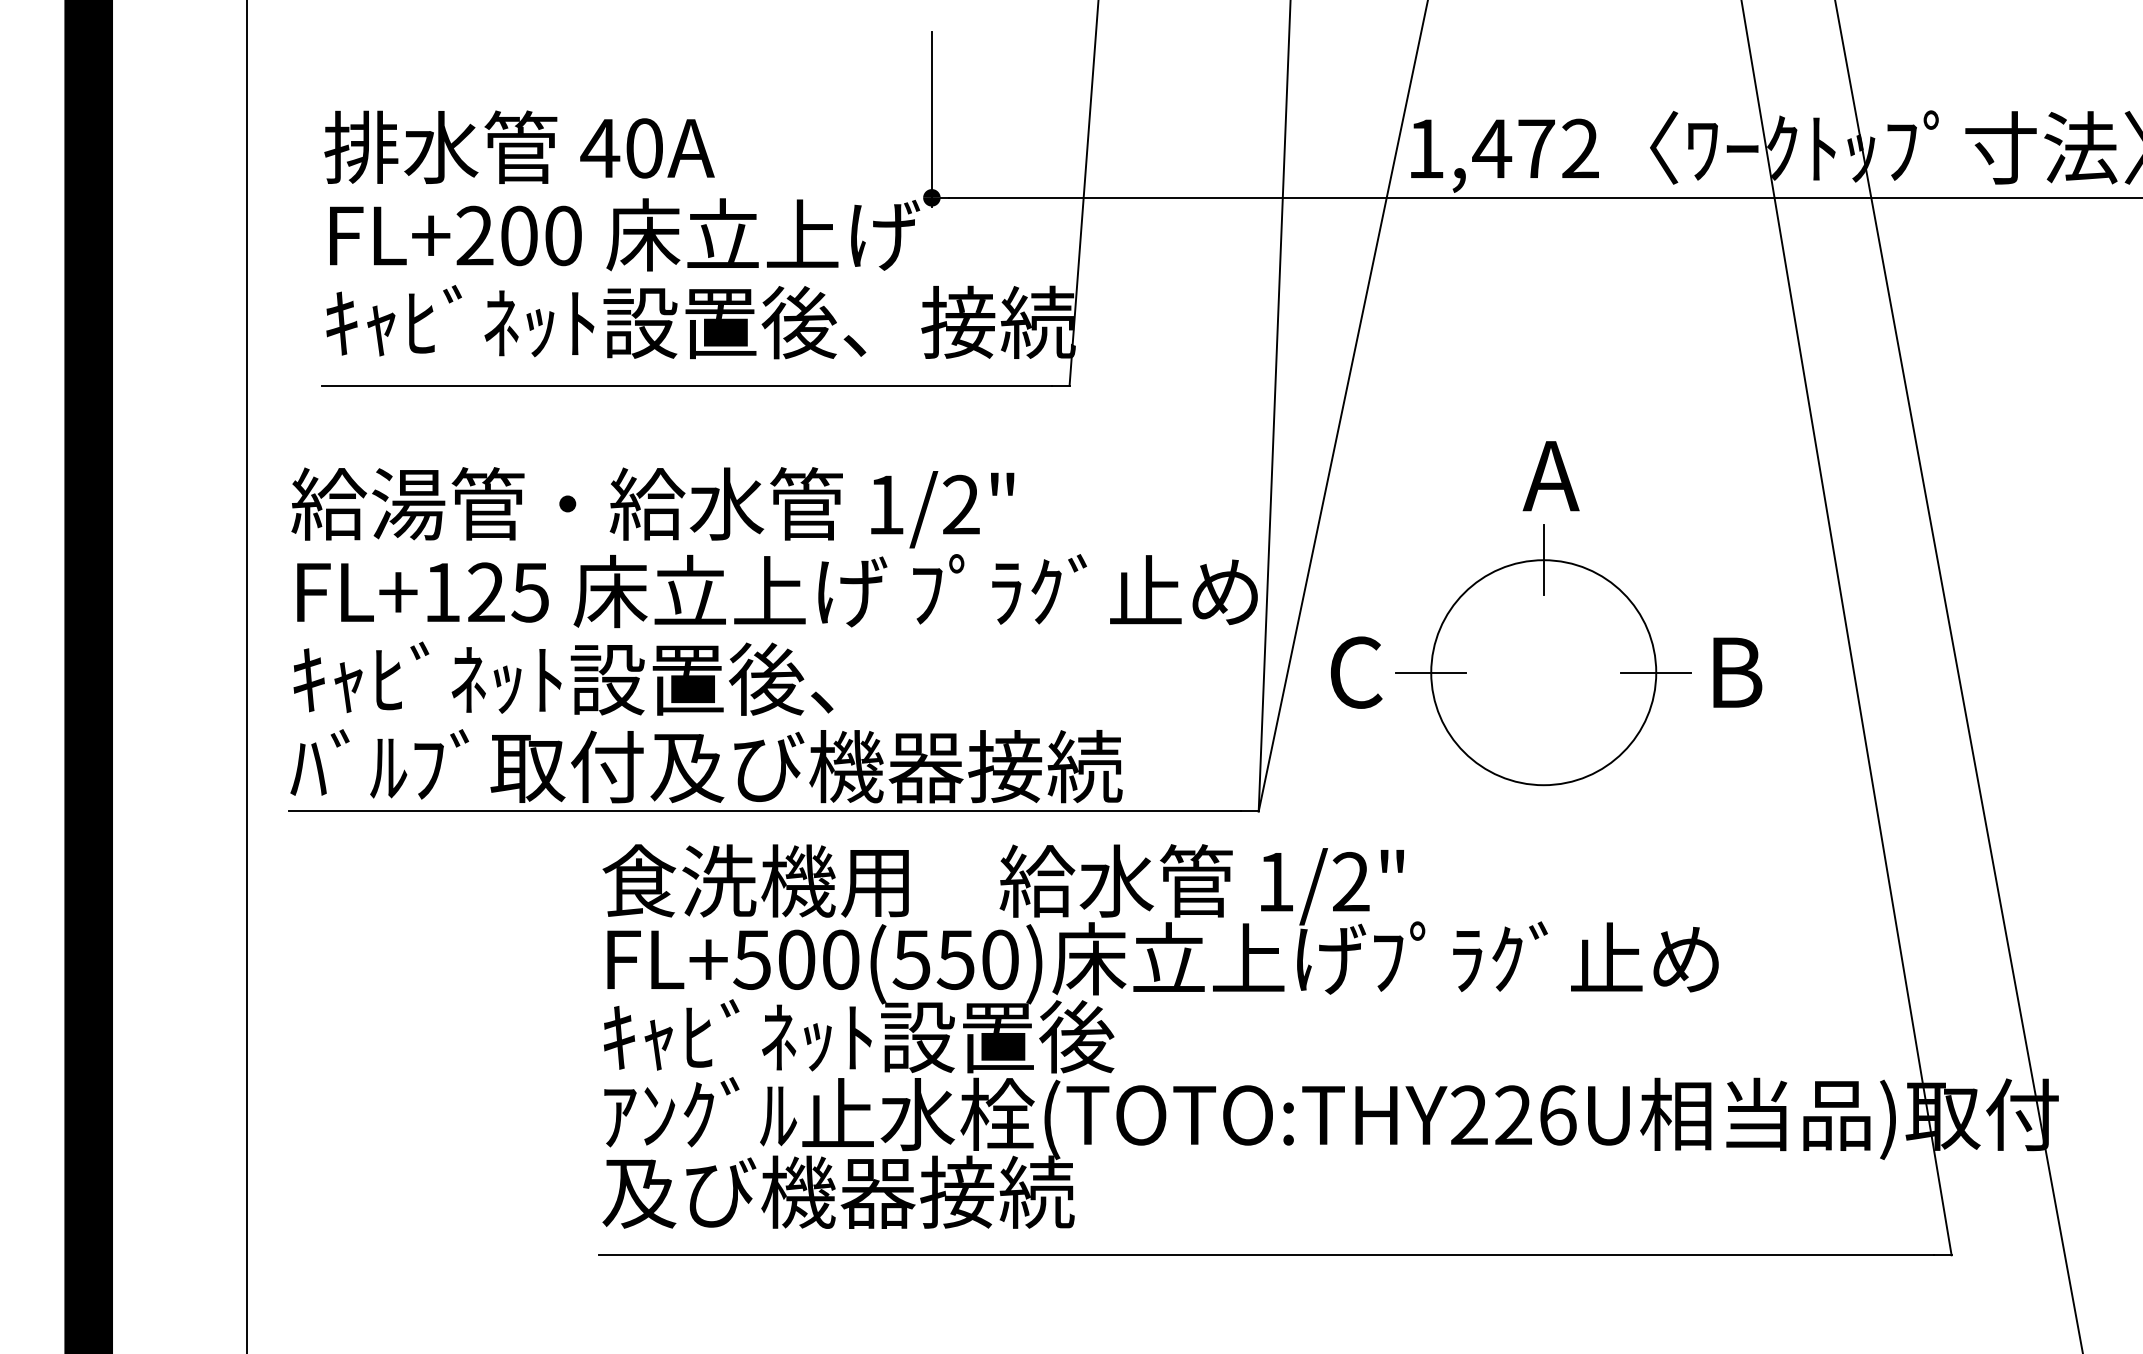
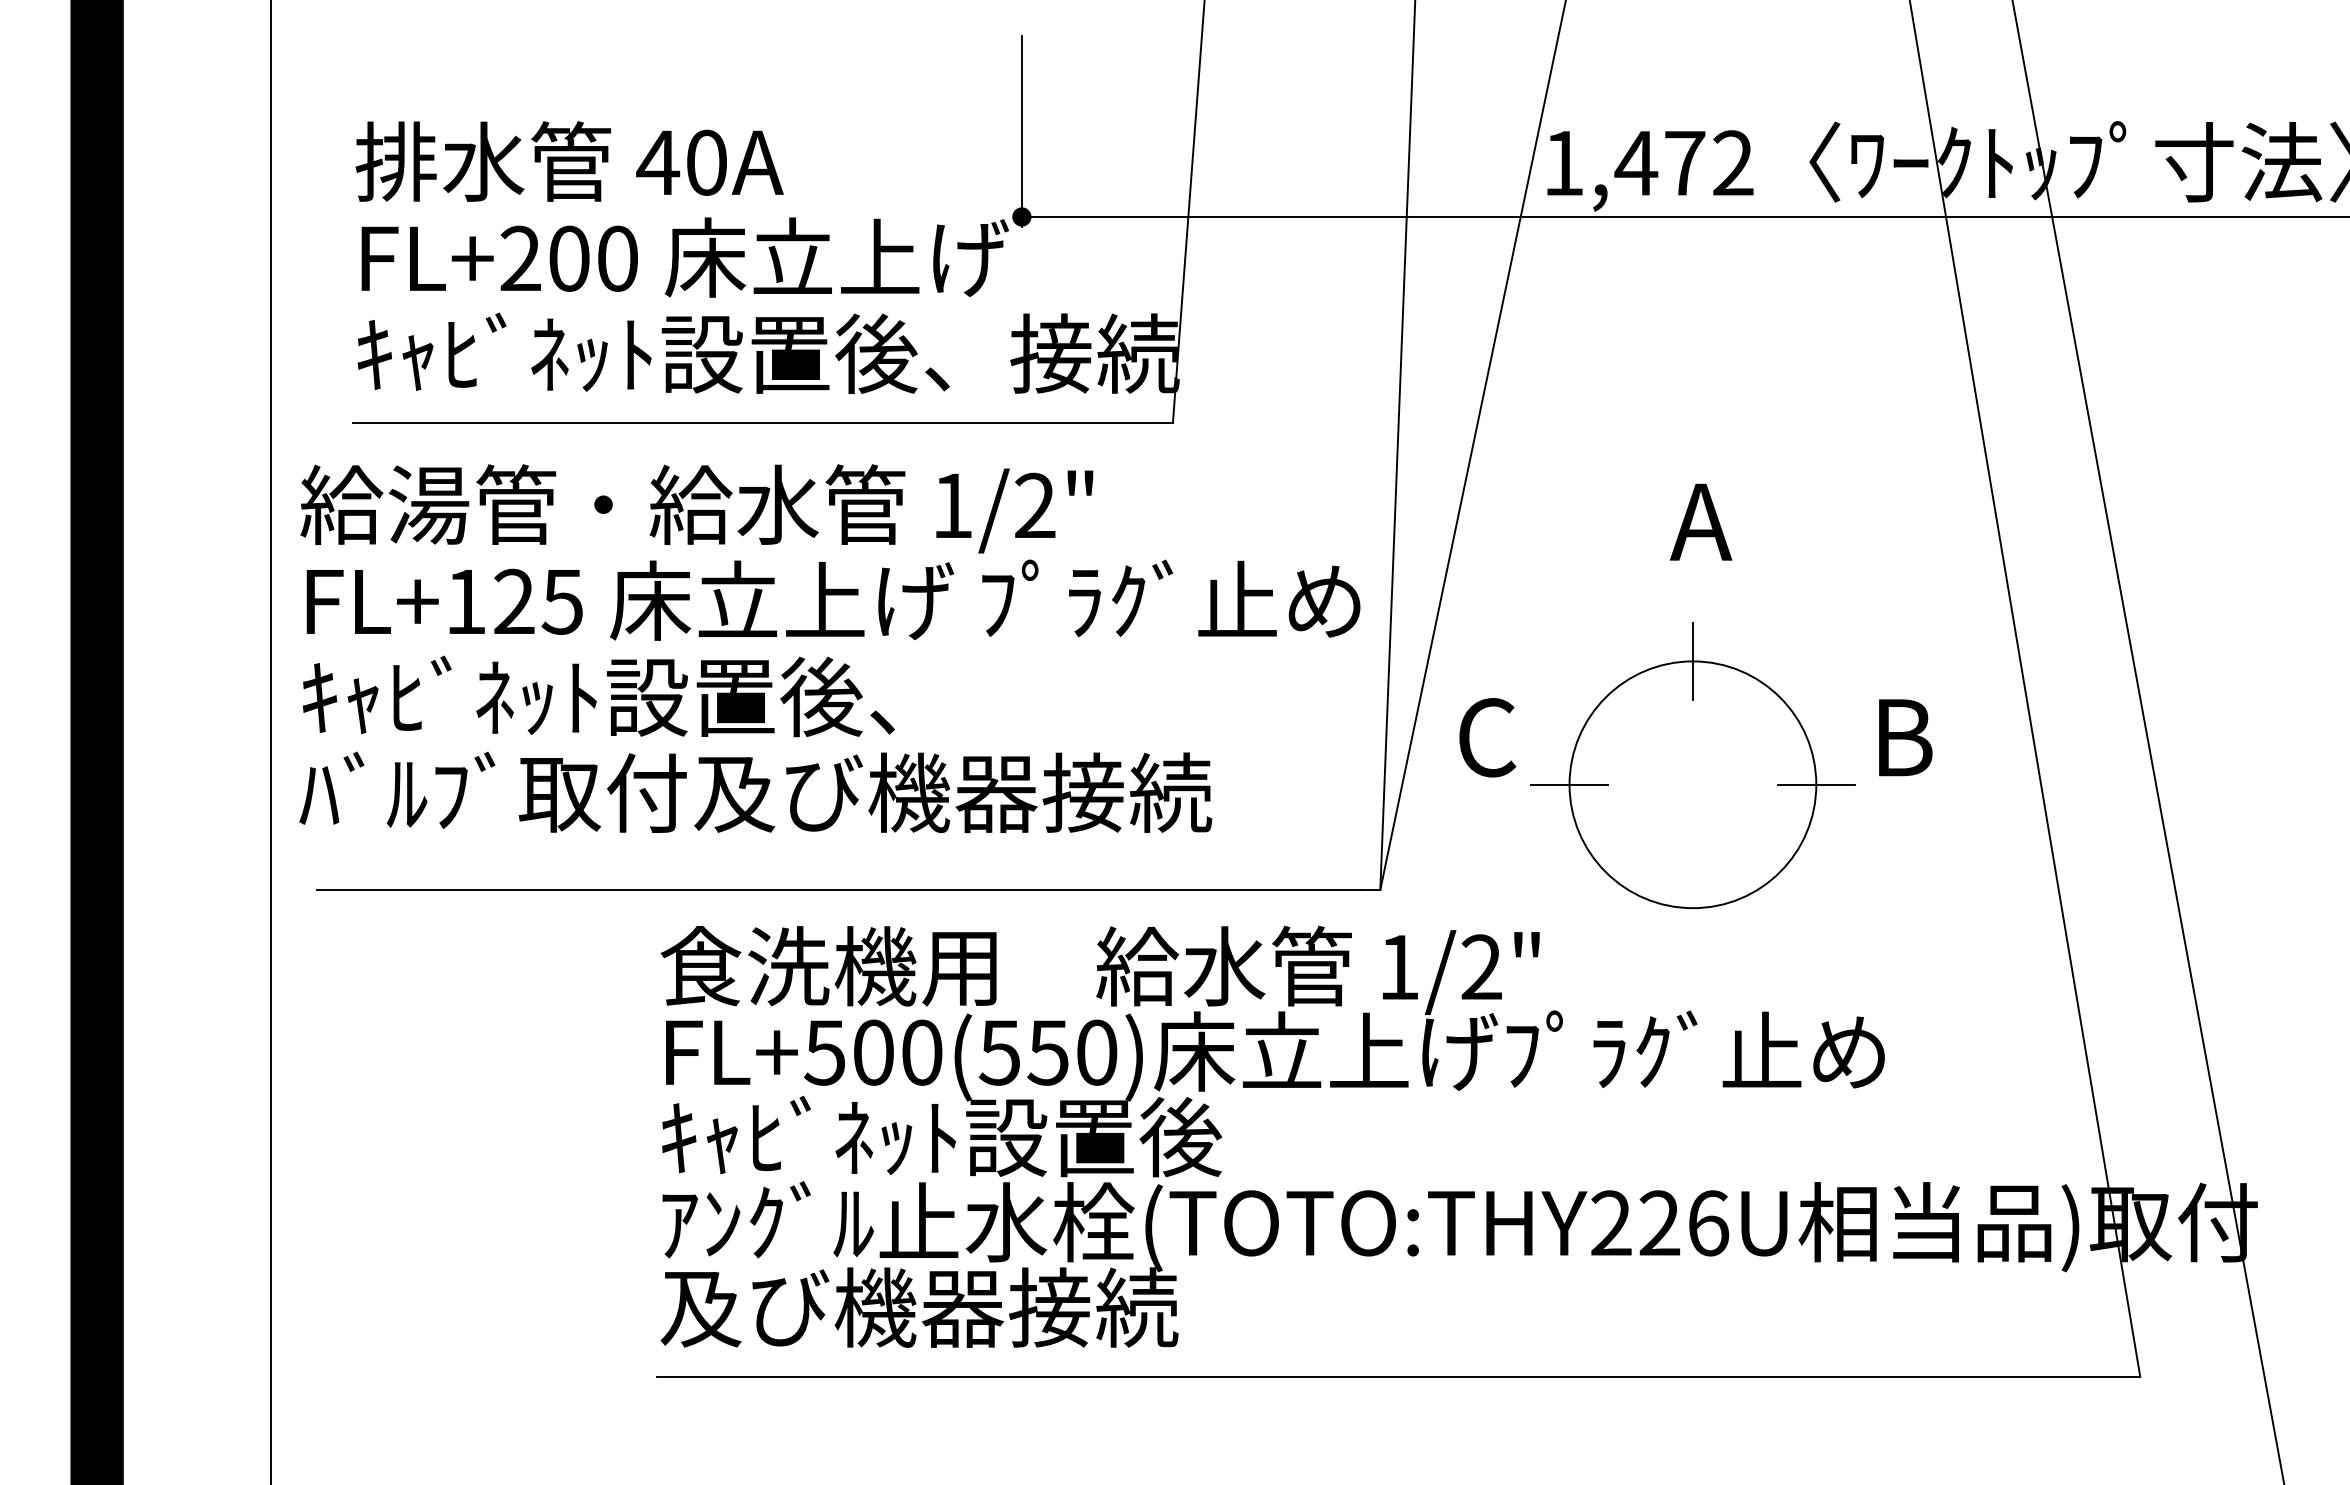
text: (773, 635) -> (829, 648), moved
part: (1543, 655) -> (1692, 765), moved

